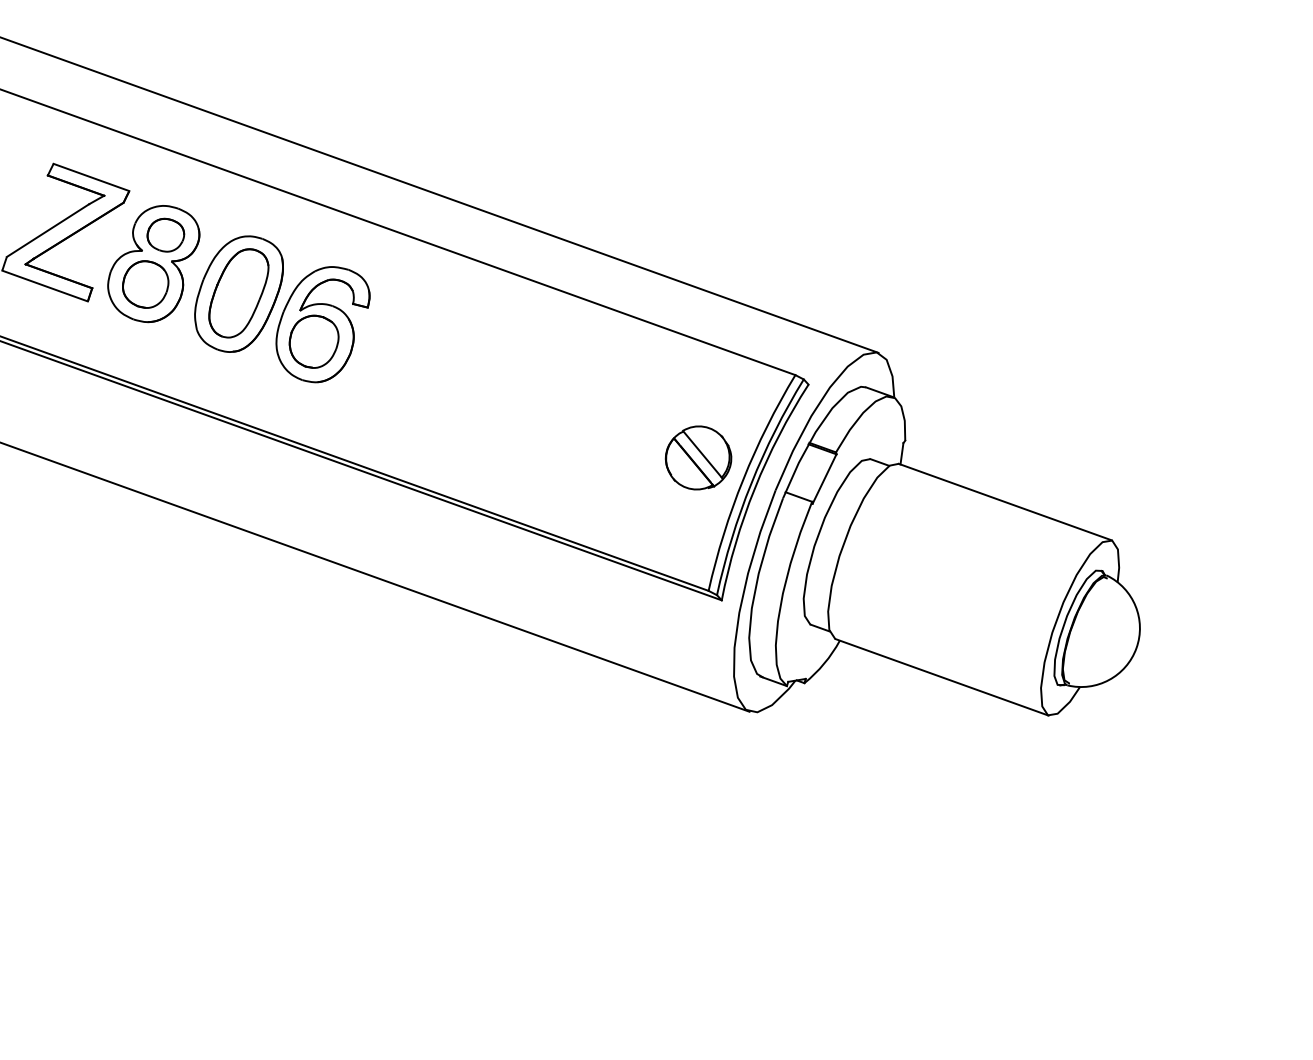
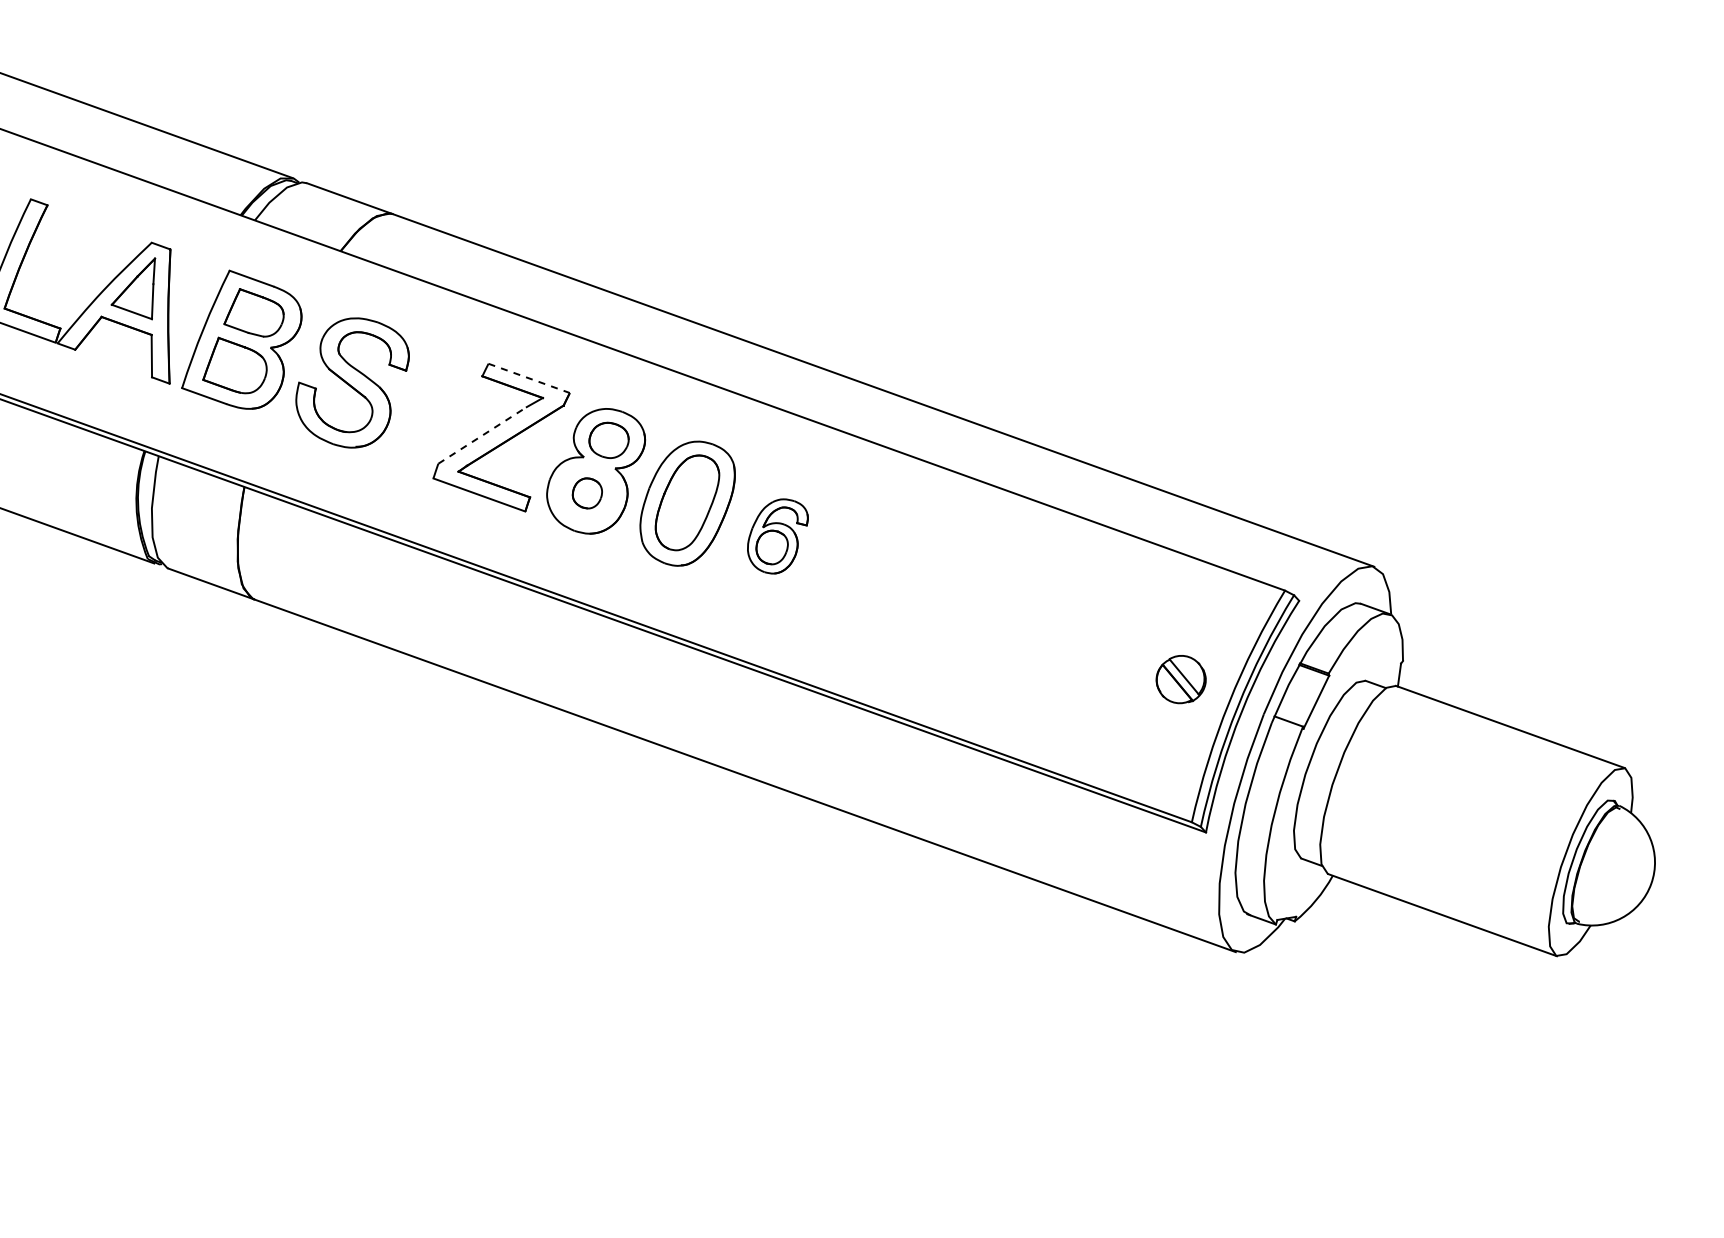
line: (91, 177) -> (529, 378), solid -> dashed
line: (47, 230) -> (482, 435), solid -> dashed
part: (145, 284) -> (587, 493), size x0.6
part: (322, 324) -> (777, 536), size x0.6
part: (698, 457) -> (1181, 679), size x0.7

